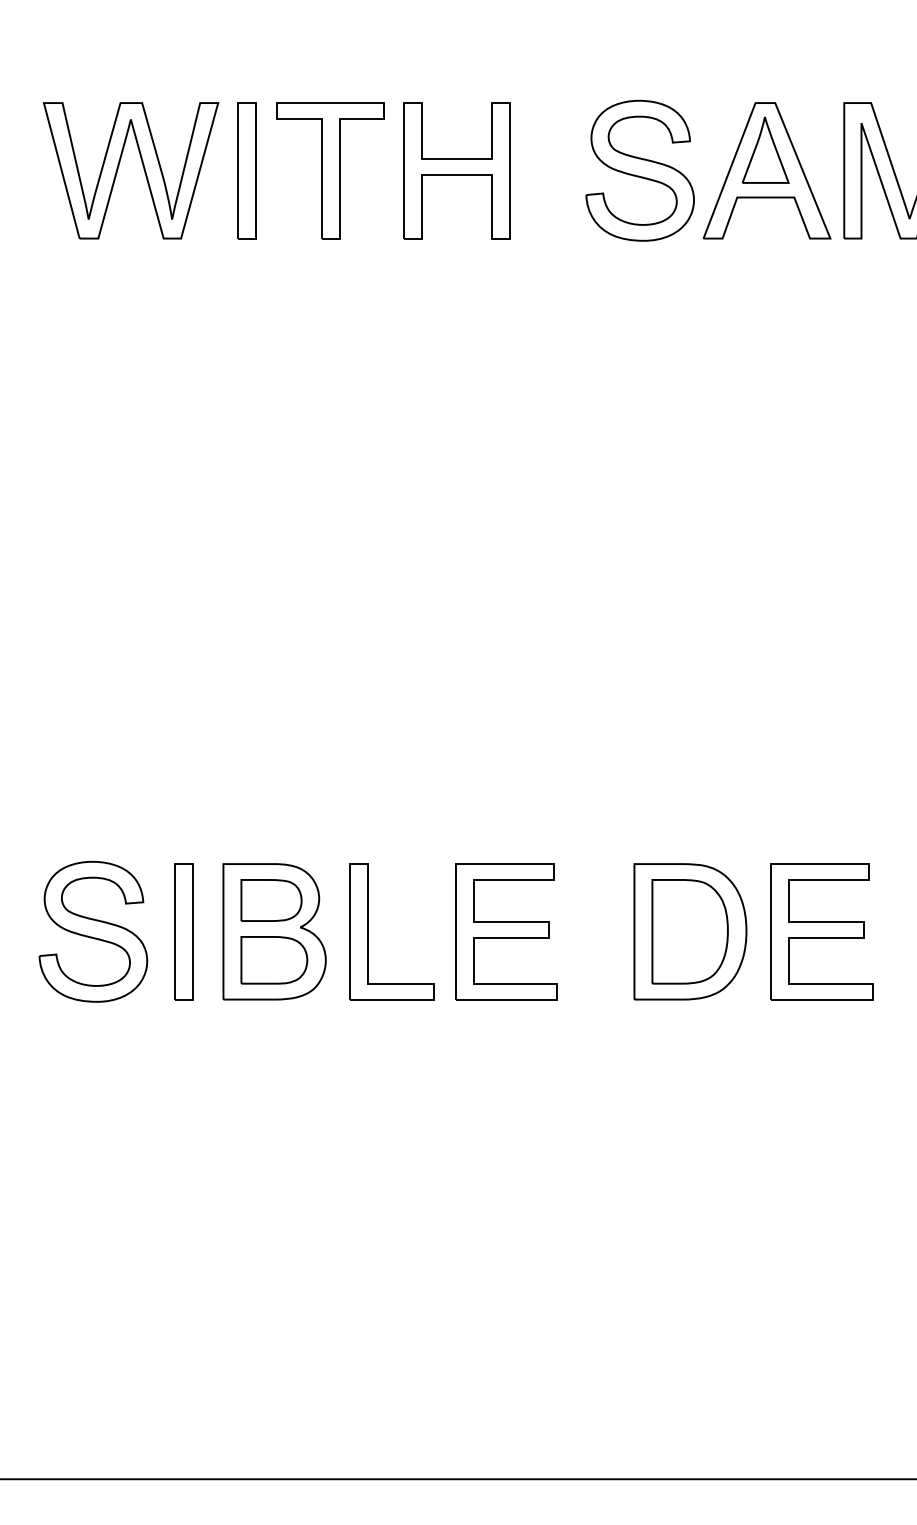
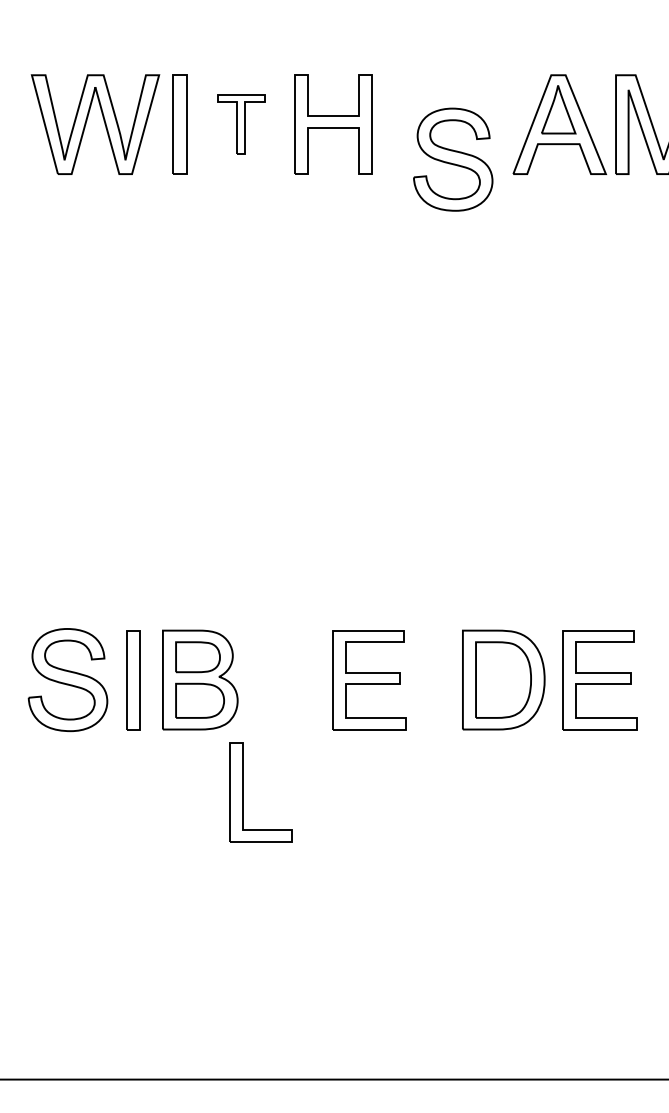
part: (330, 170) -> (241, 124), size x0.6
part: (639, 170) -> (452, 159), moved
part: (368, 931) -> (244, 792), moved

